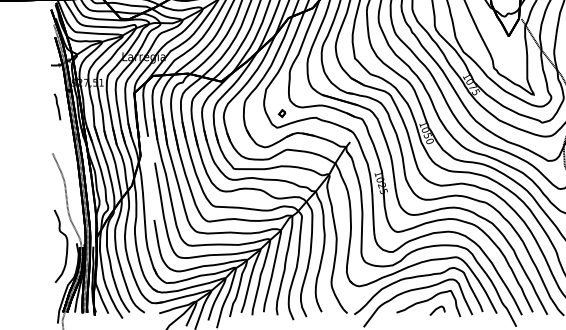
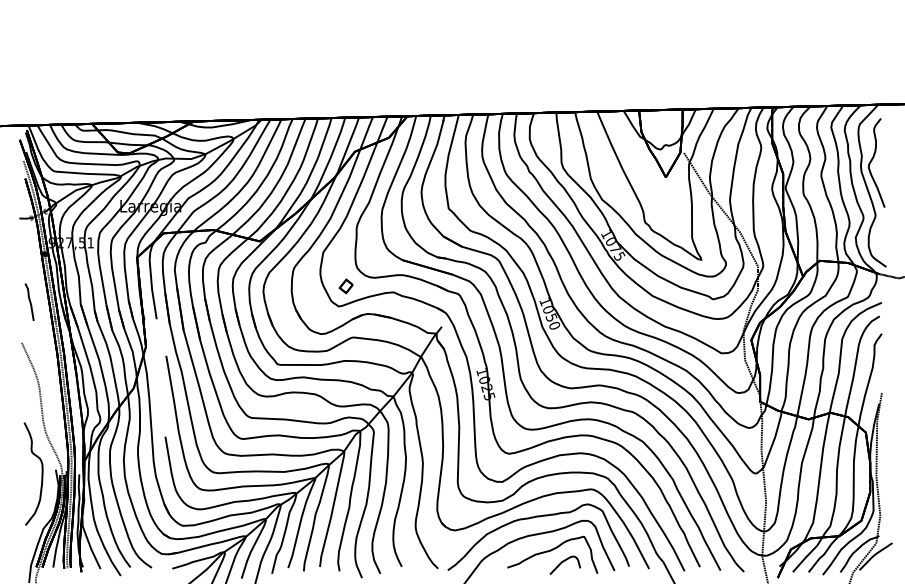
curve: (57, 106) -> (29, 301), moved
part: (281, 113) -> (345, 286), size x1.43
part: (437, 310) -> (565, 564), size x1.43

